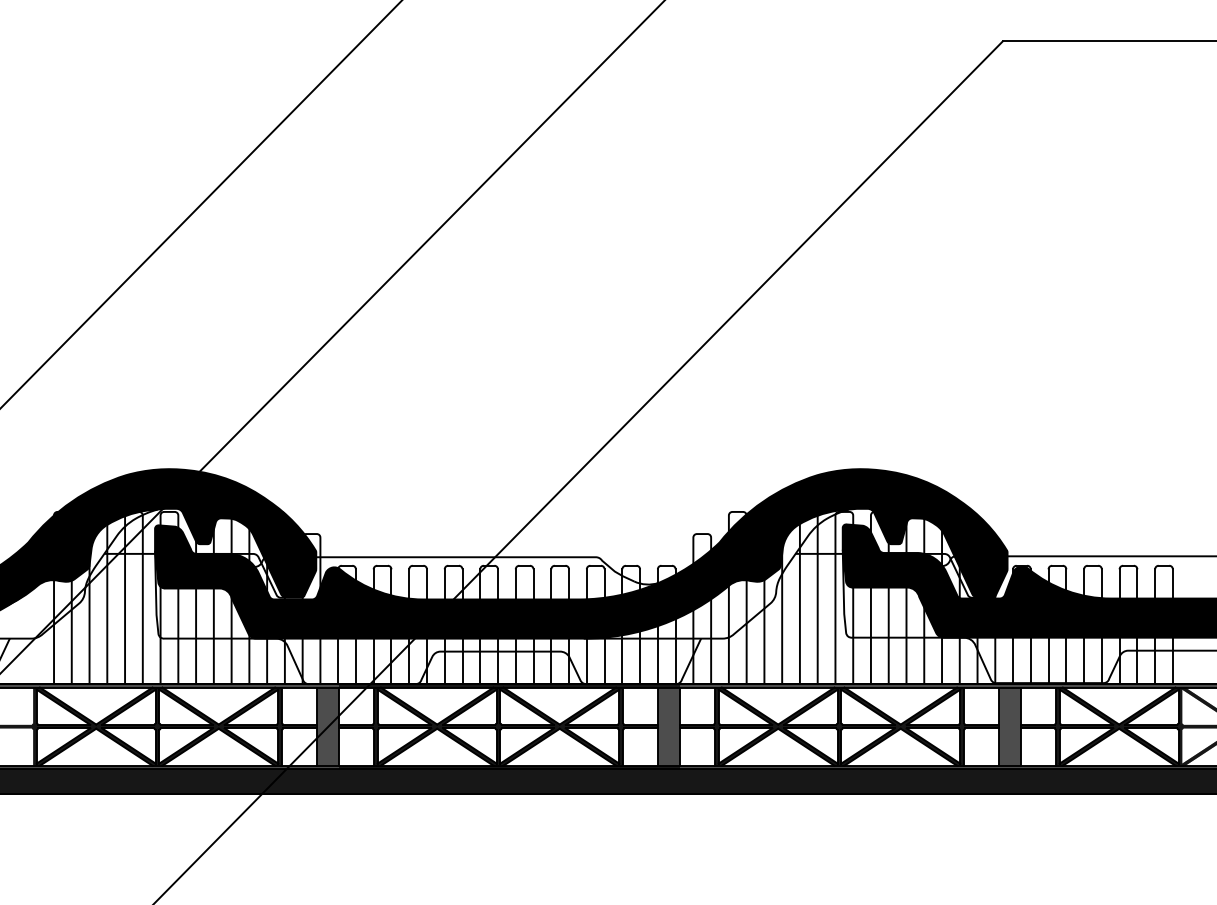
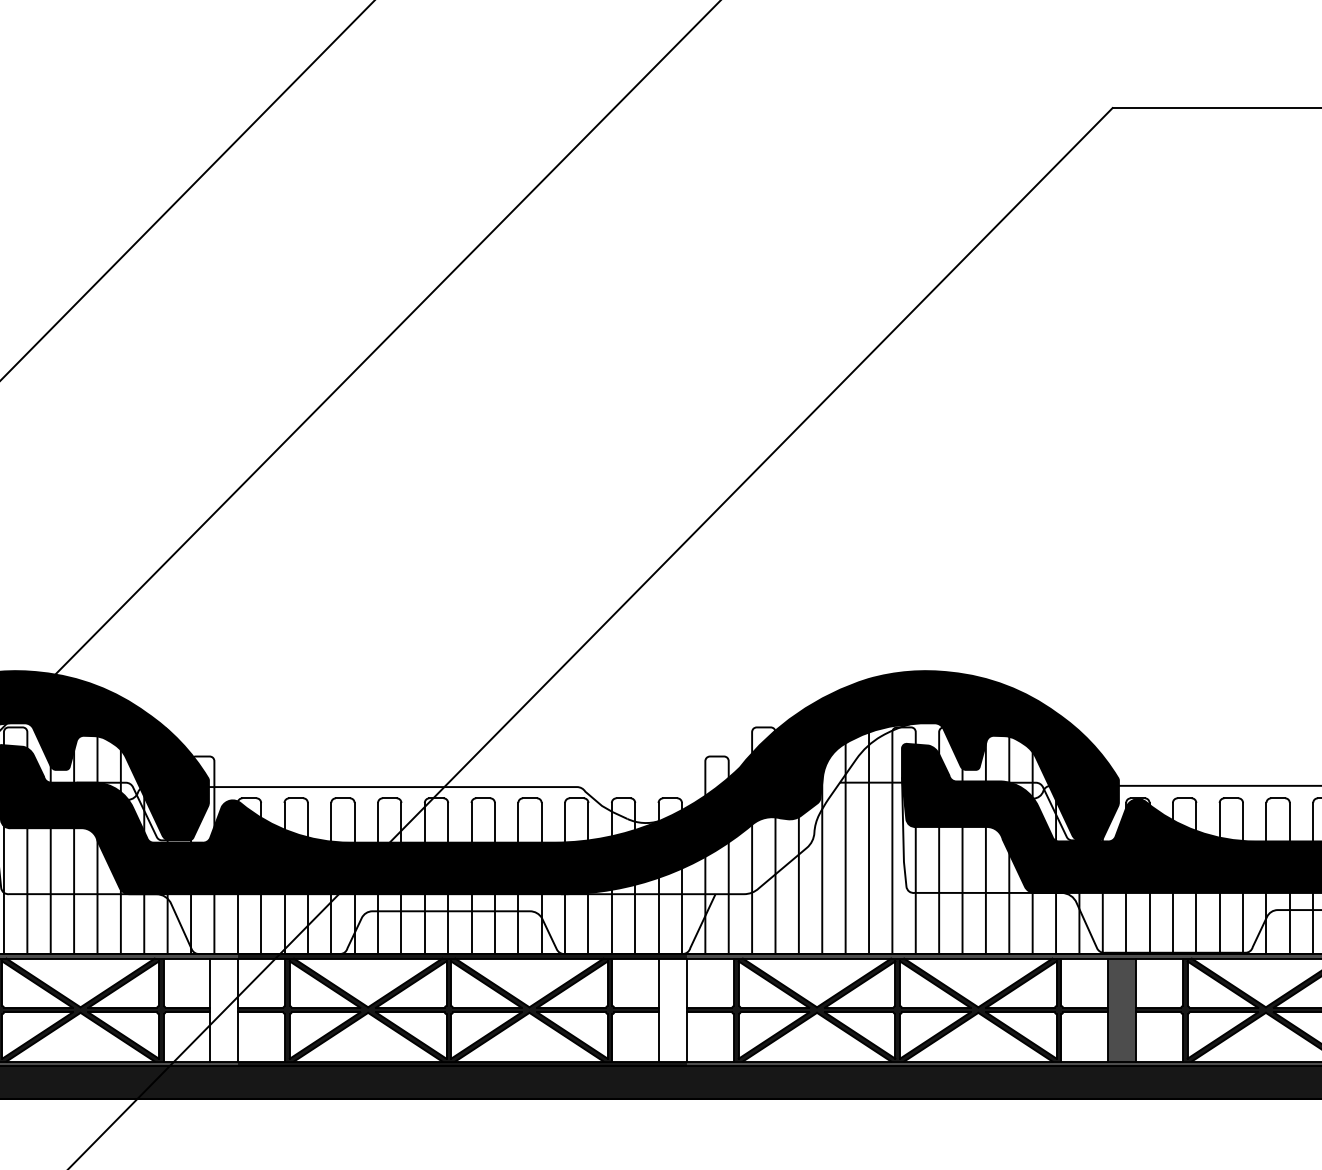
fill: (327, 726) -> (223, 1009), removed
fill: (668, 726) -> (672, 1009), removed

